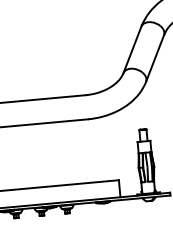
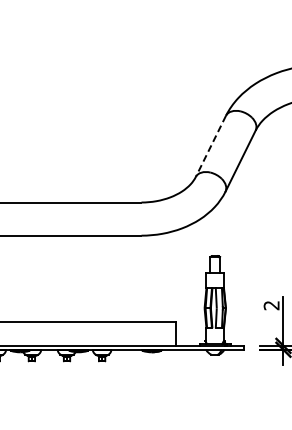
line: (132, 49) -> (210, 146), solid -> dashed

